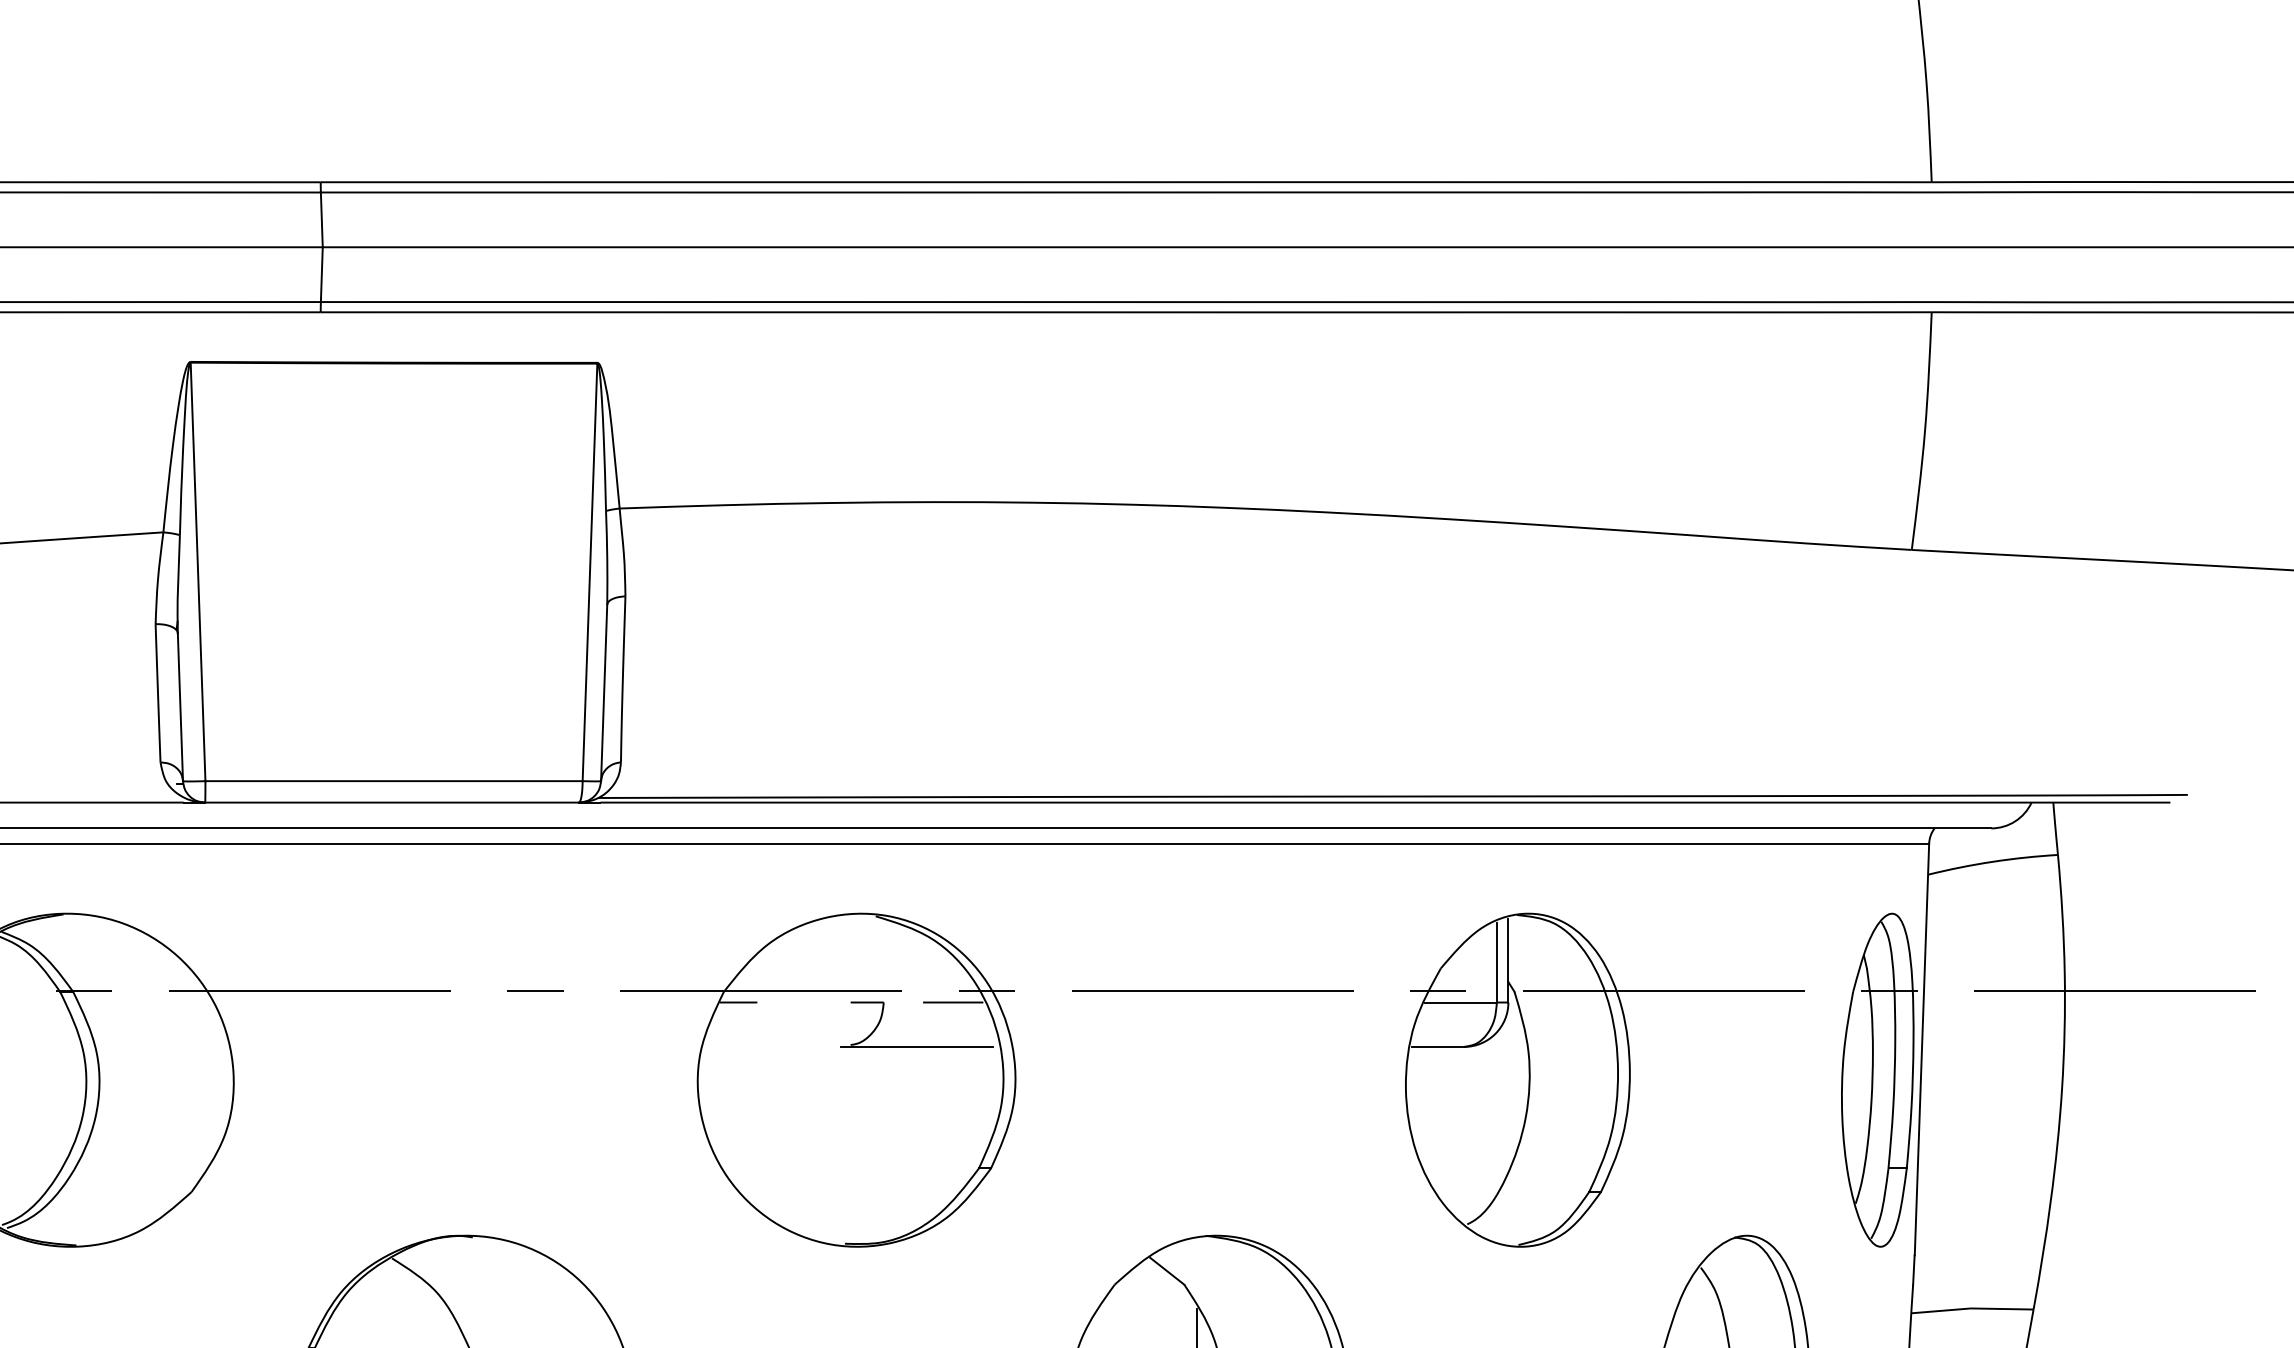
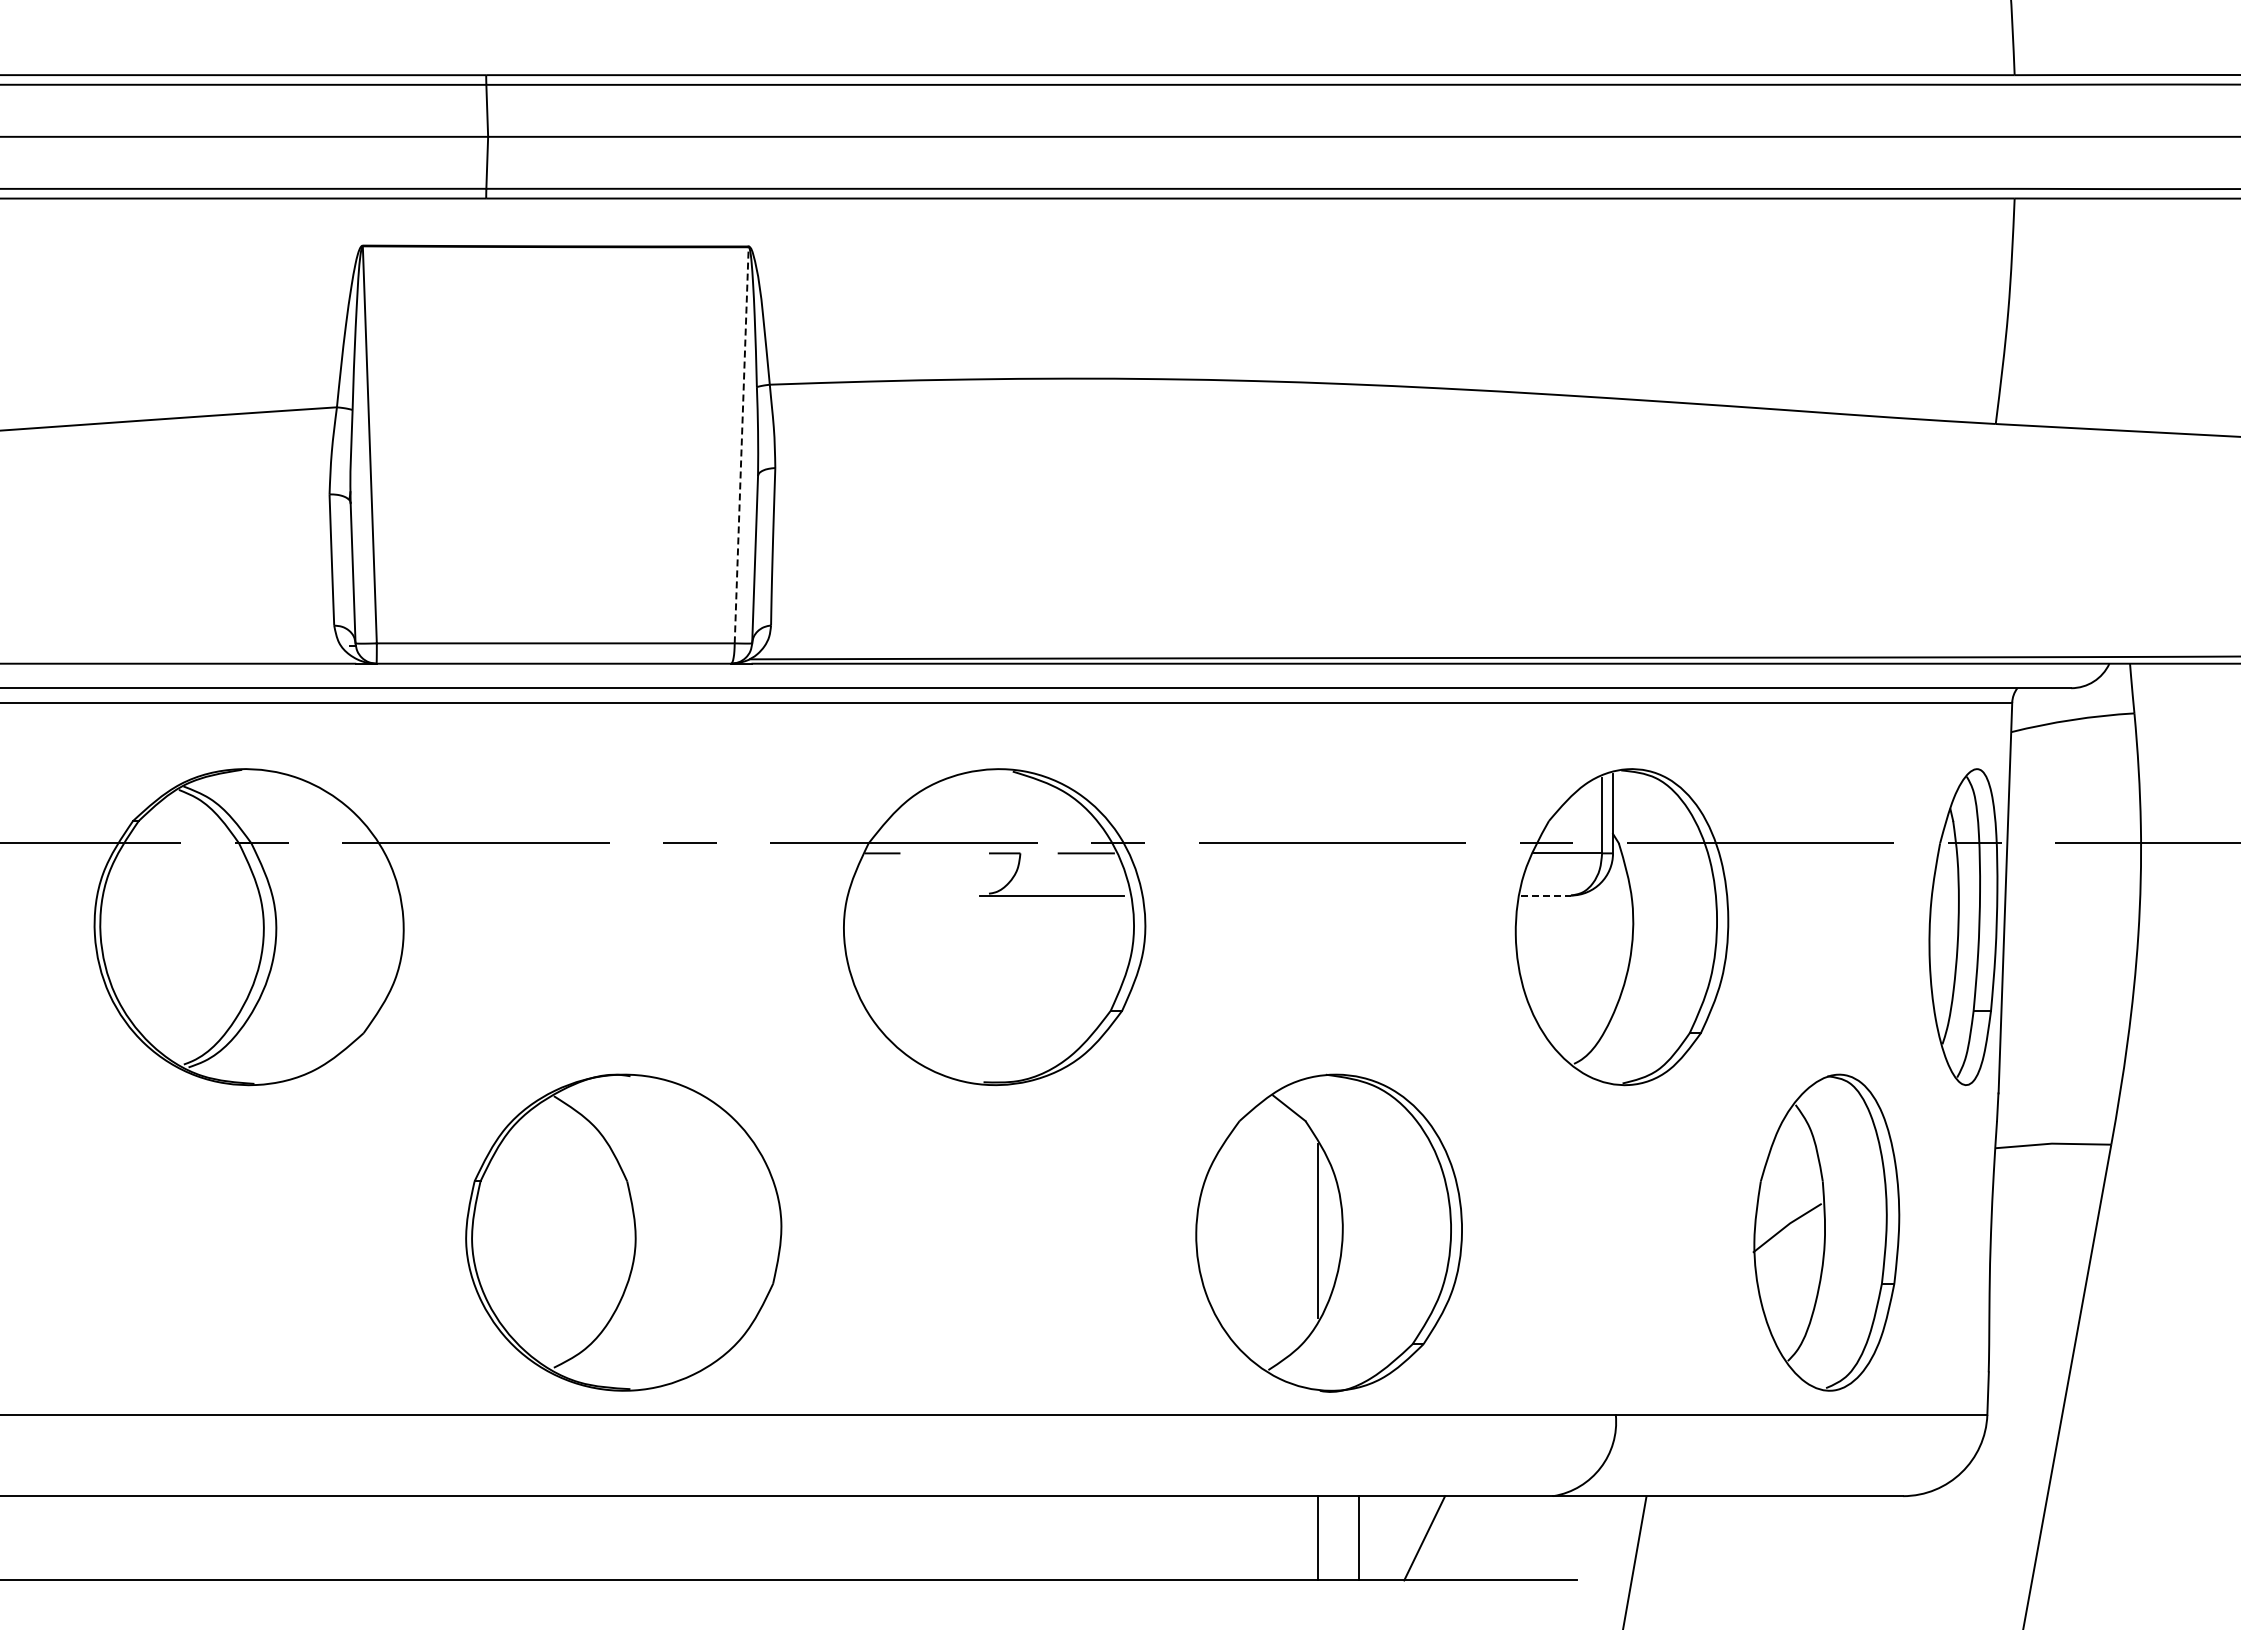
line: (589, 571) -> (741, 444), solid -> dashed
line: (1438, 1046) -> (1546, 895), solid -> dashed

